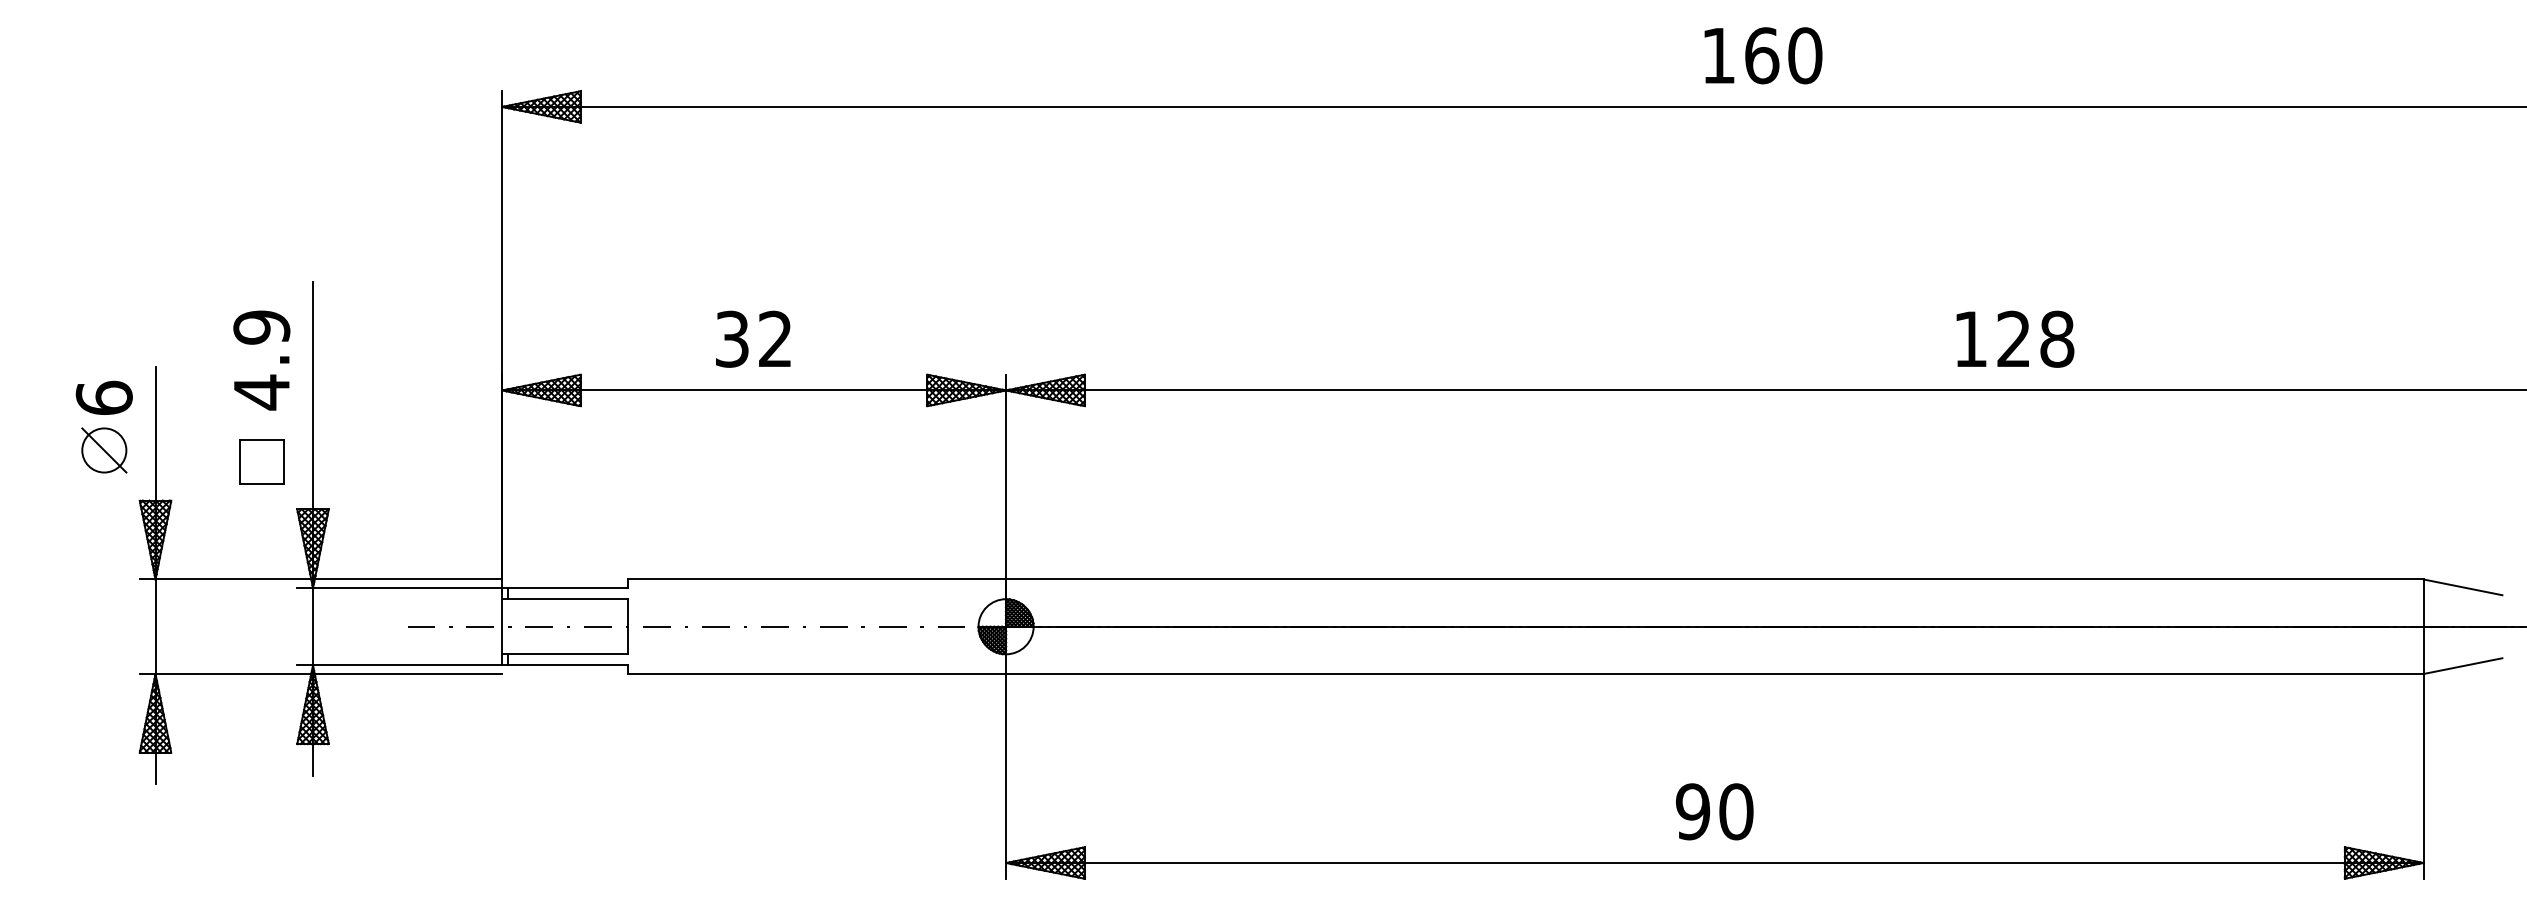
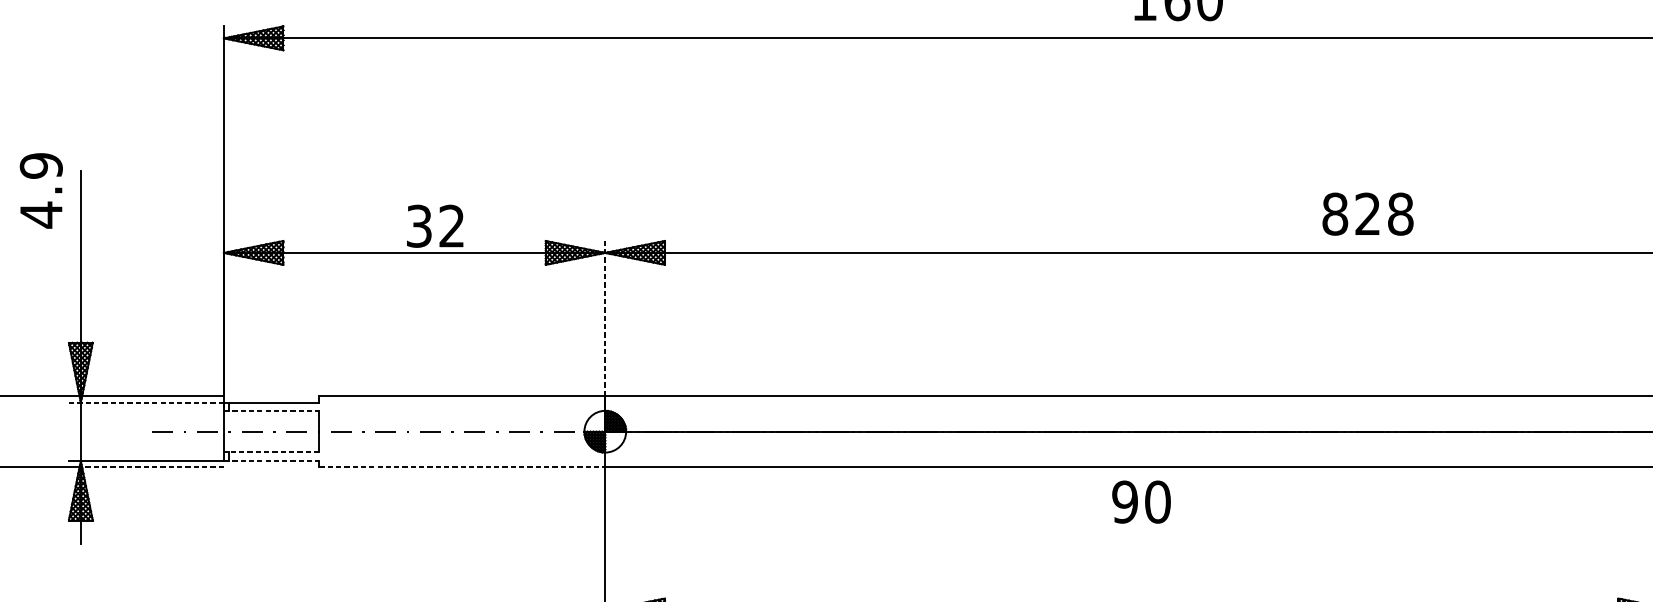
text: (753, 338) -> (435, 225), moved
text: (1970, 338) -> (1335, 213), 128 -> 828
text: (261, 360) -> (41, 190), moved
part: (261, 461) -> (41, 306), removed
line: (1006, 476) -> (605, 318), solid -> dashed
line: (400, 588) -> (147, 402), solid -> dashed
line: (565, 599) -> (271, 411), solid -> dashed
line: (564, 653) -> (271, 451), solid -> dashed
line: (565, 665) -> (271, 461), solid -> dashed
line: (408, 674) -> (153, 467), solid -> dashed
line: (817, 674) -> (462, 467), solid -> dashed
text: (1714, 811) -> (1141, 501), moved

